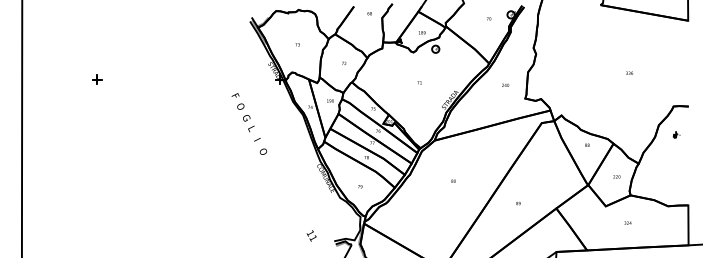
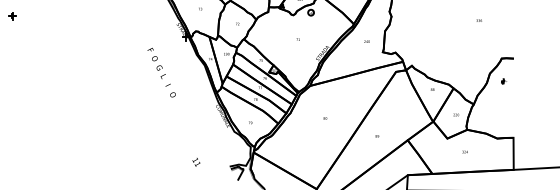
text: (629, 72) -> (479, 20), moved
part: (97, 79) -> (12, 16), moved
text: (311, 235) -> (196, 161), moved

